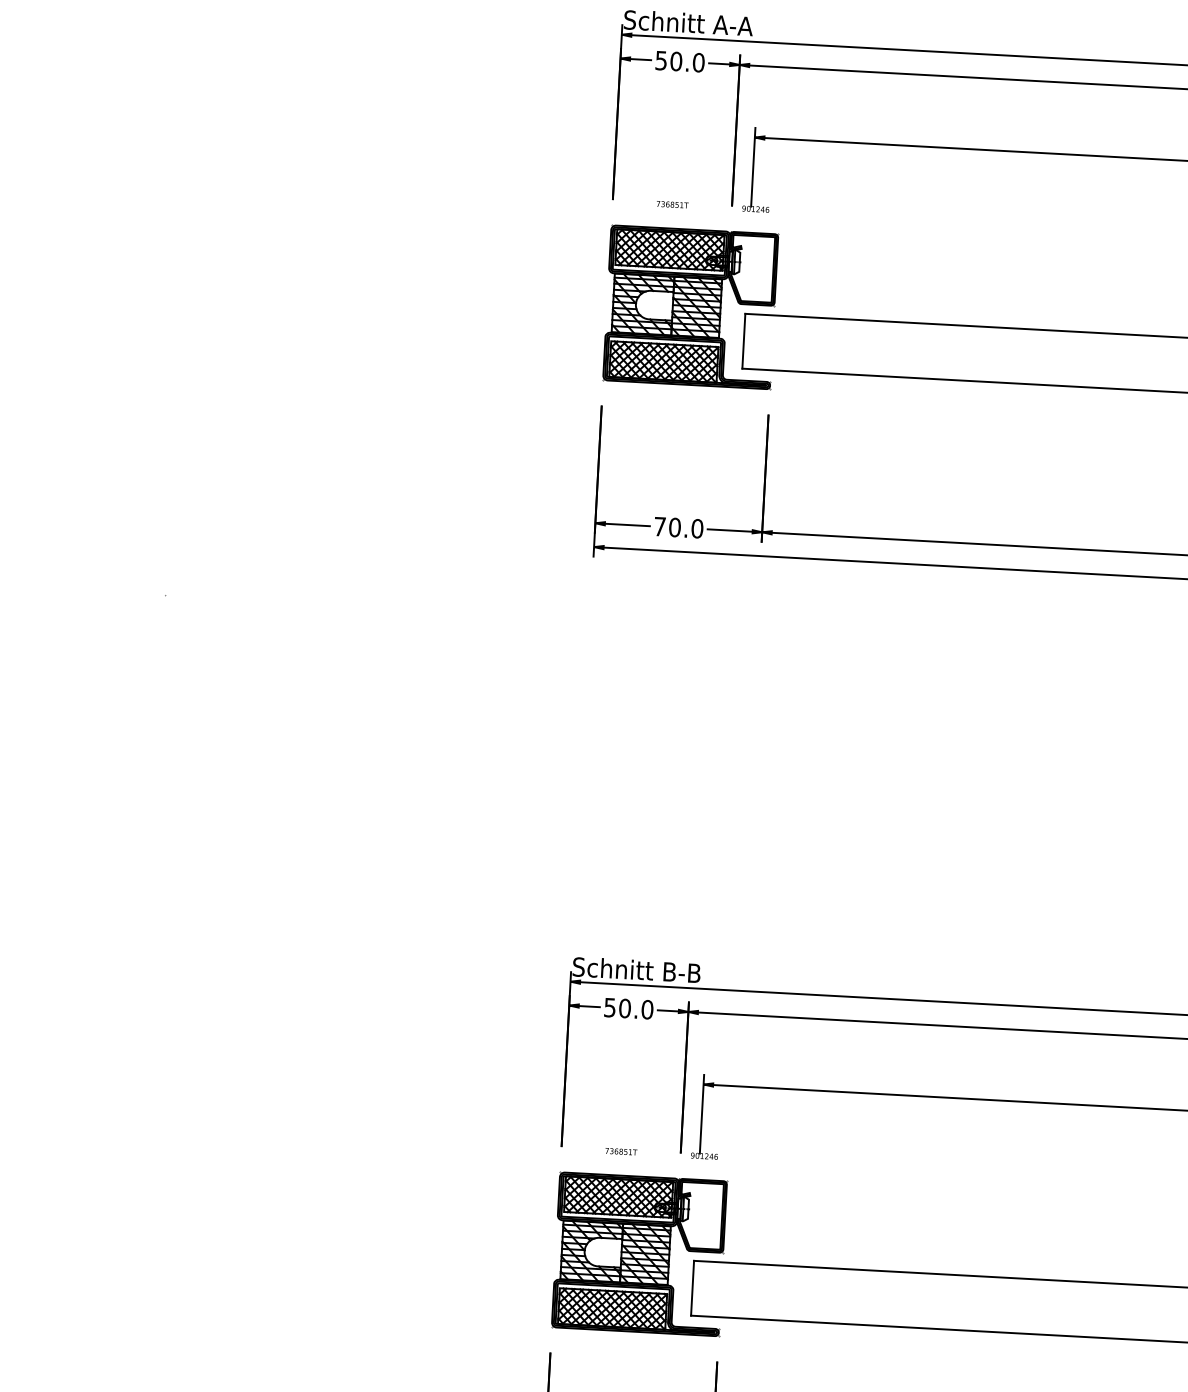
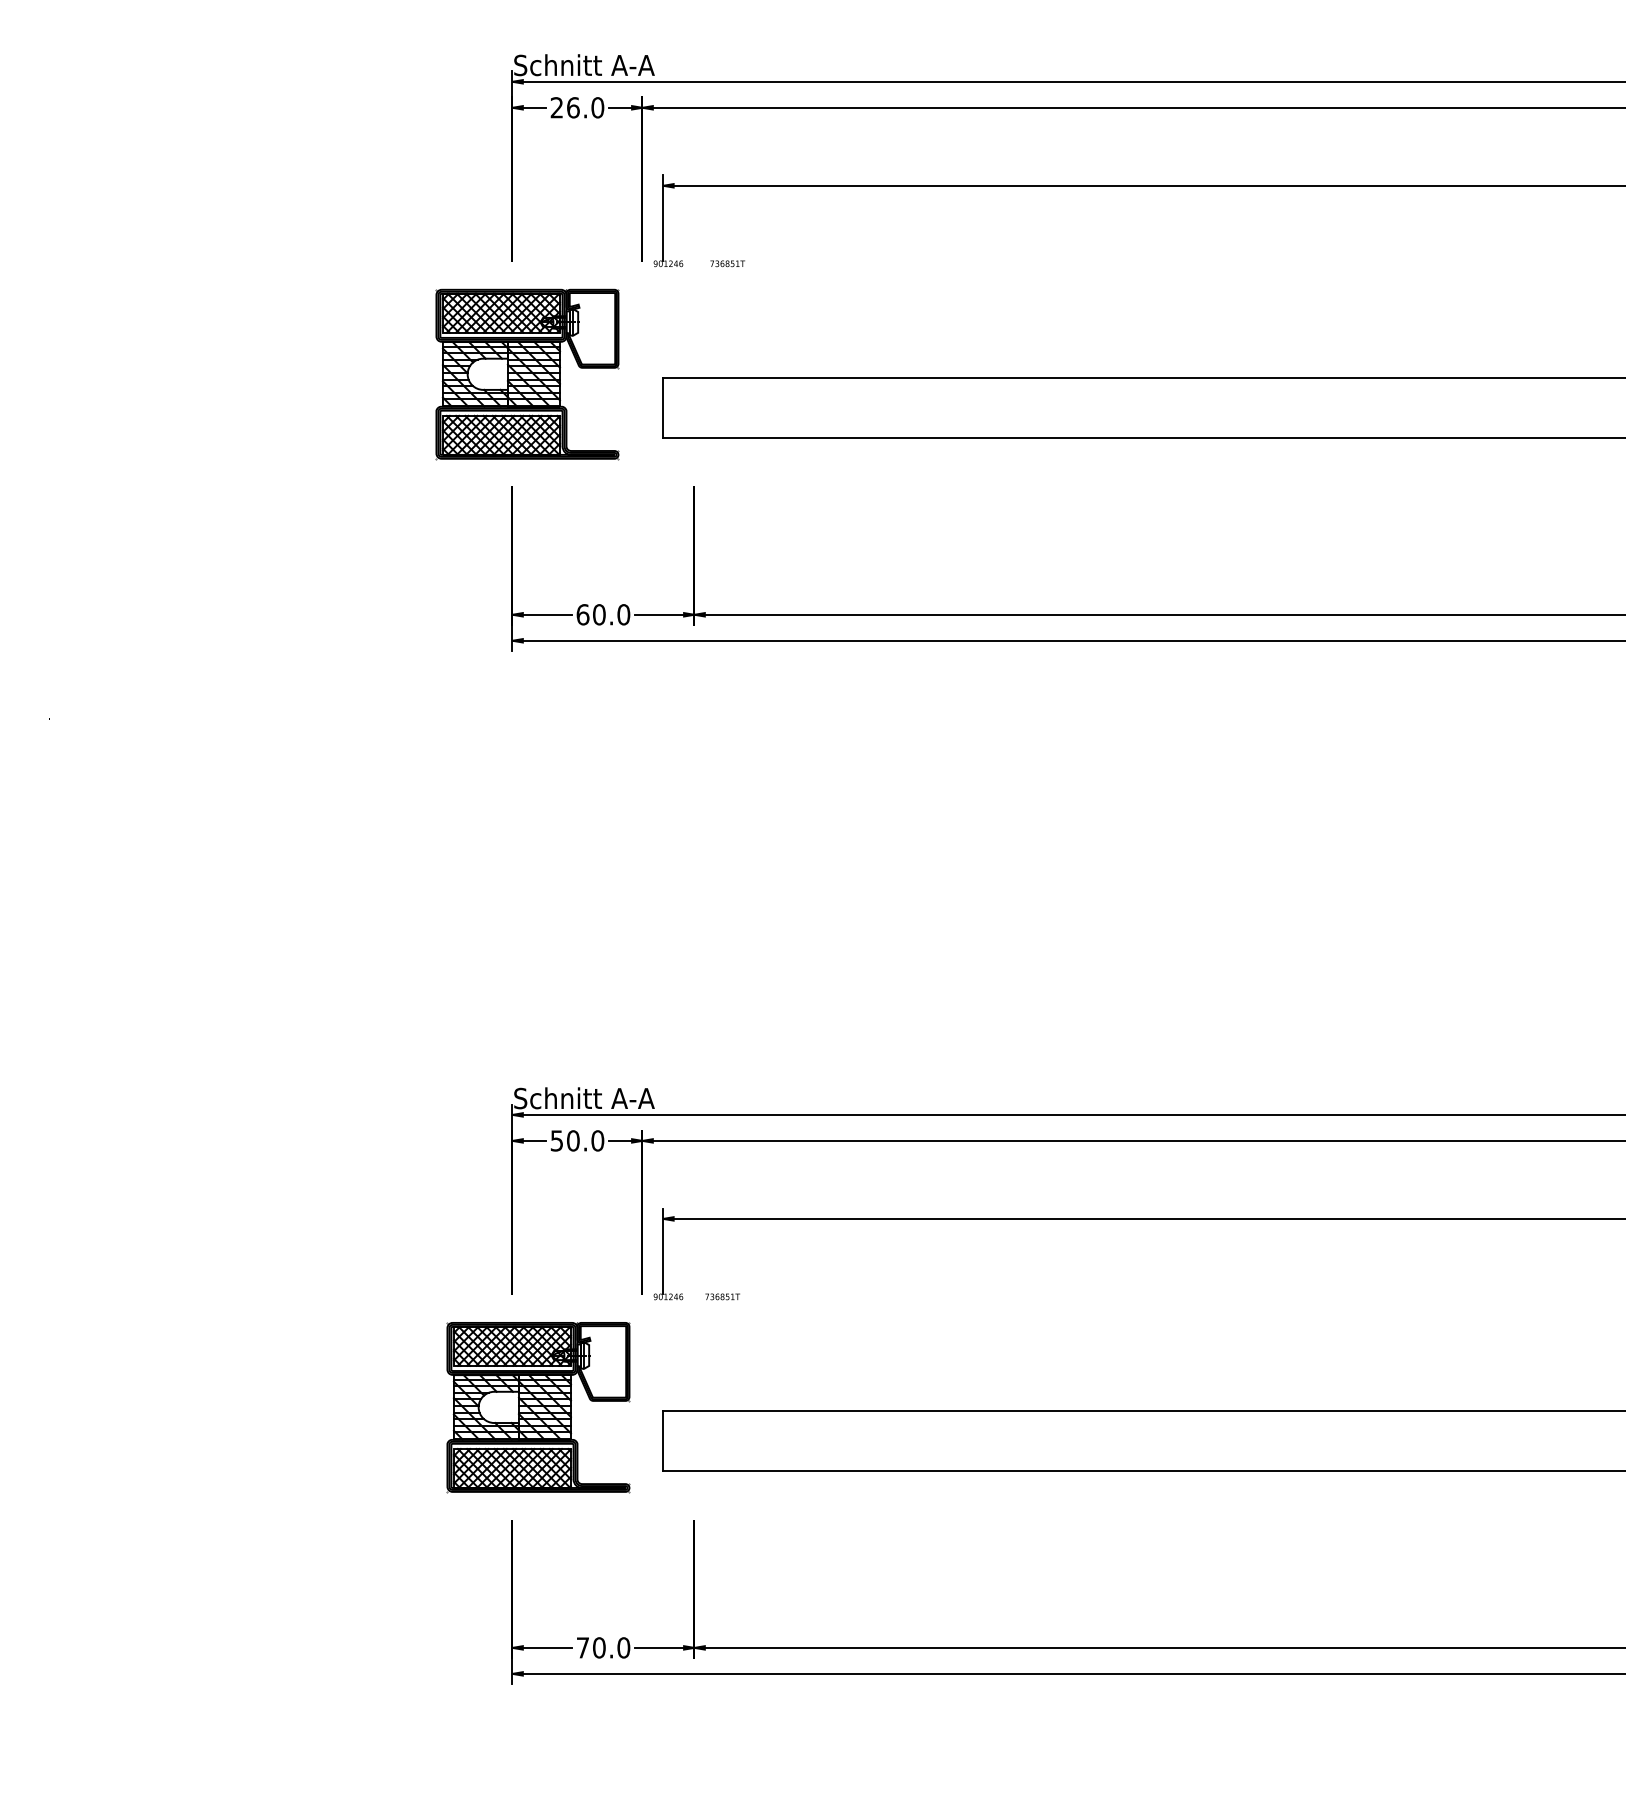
text: (668, 60) -> (564, 107), 50.0 -> 26.0
text: (672, 204) -> (727, 263), moved
part: (690, 307) -> (527, 374), moved
text: (659, 526) -> (582, 614), 70.0 -> 60.0
text: (681, 972) -> (632, 1098), Schnitt B-B -> Schnitt A-A
text: (621, 1151) -> (722, 1296), moved
part: (639, 1254) -> (538, 1407), moved

